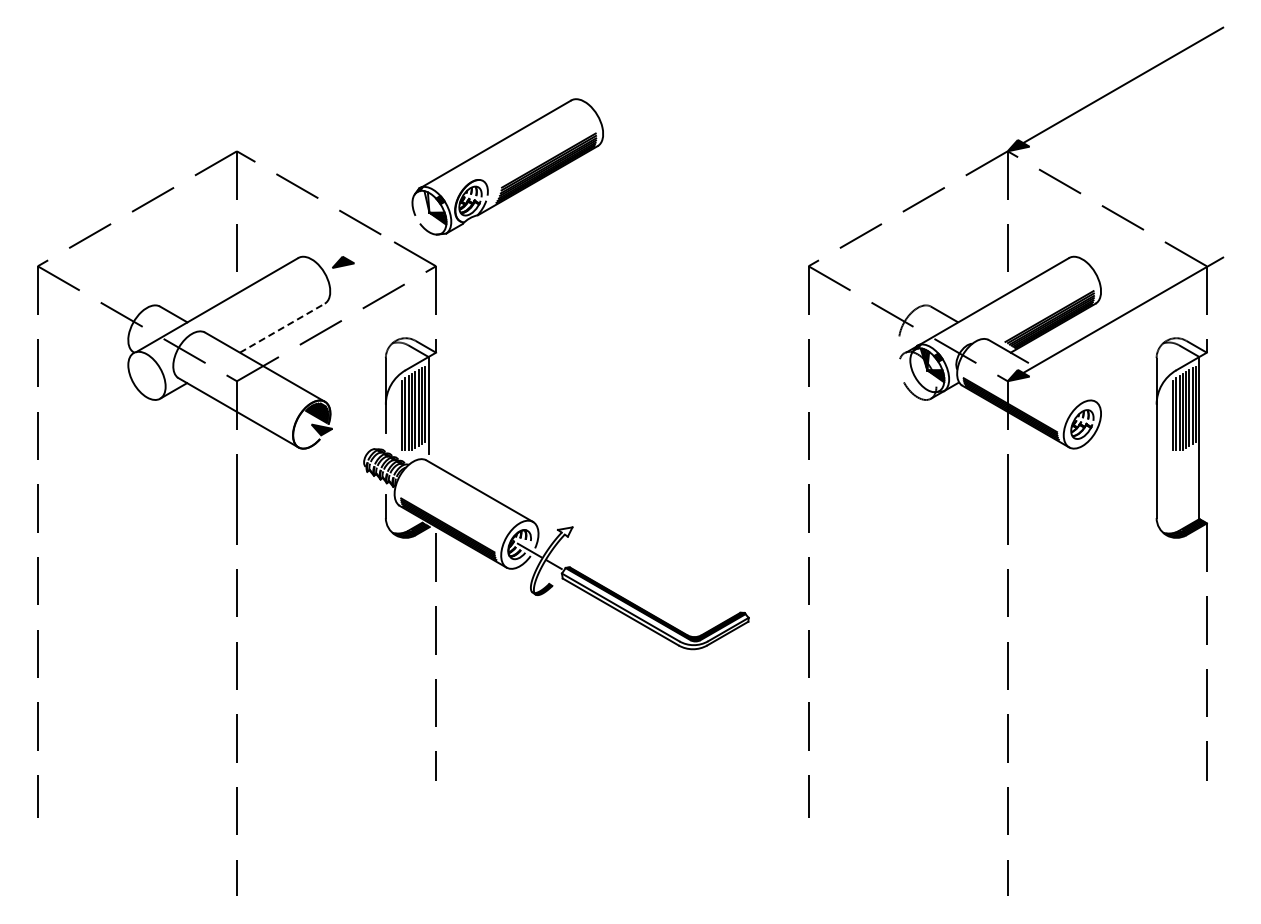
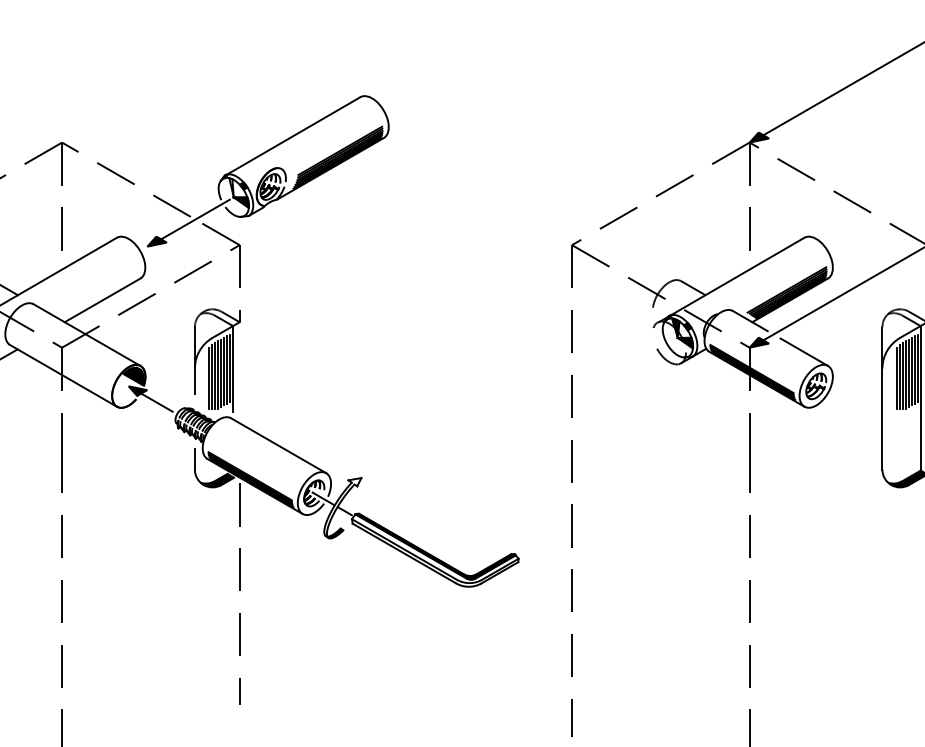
line: (386, 237) -> (195, 219), added
line: (282, 328) -> (102, 300), dashed -> solid
line: (1068, 386) -> (803, 352), added
line: (342, 442) -> (156, 402), added

